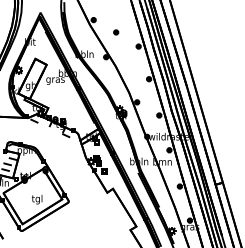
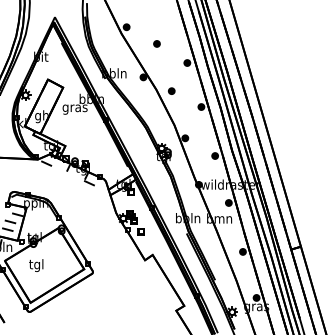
part: (126, 66) -> (171, 90), added
text: (37, 199) -> (36, 265), moved

